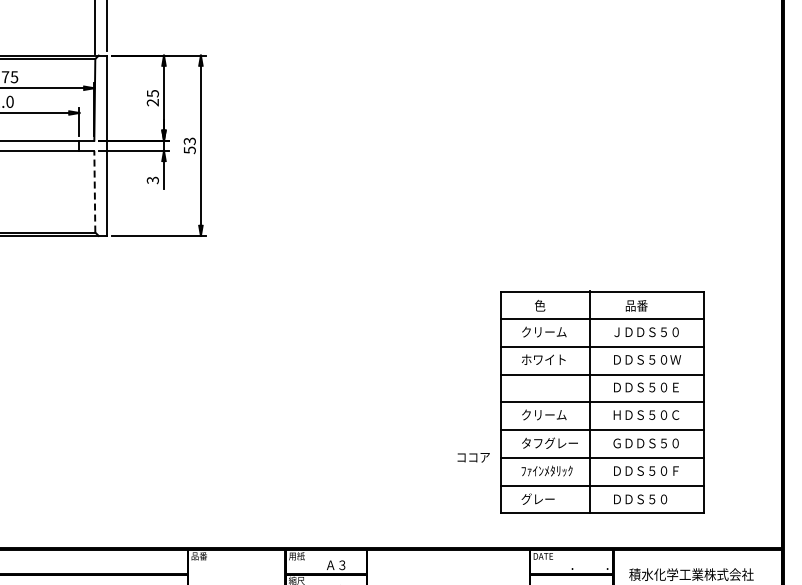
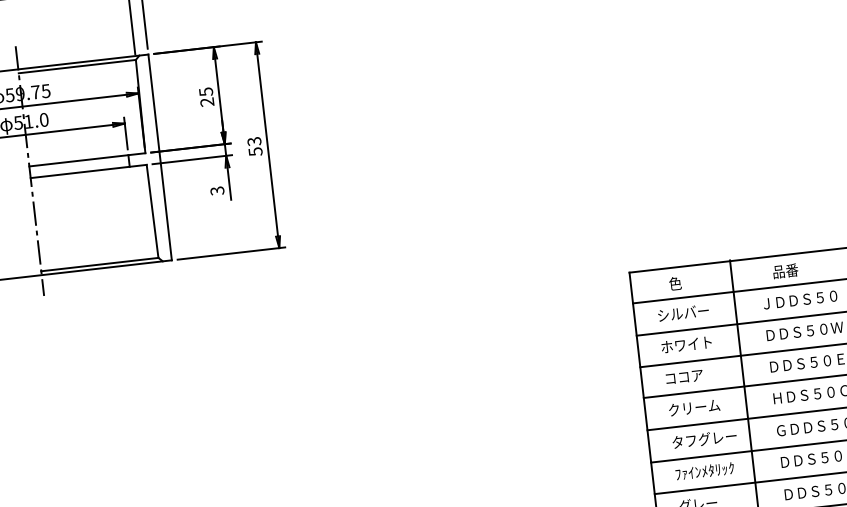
line: (94, 191) -> (152, 211), dashed -> solid
text: (544, 331) -> (683, 312), クリーム -> シルバー
text: (473, 457) -> (684, 377), moved

